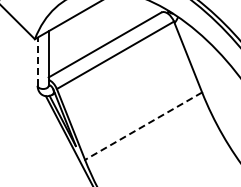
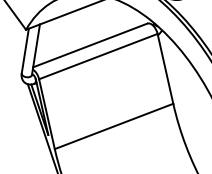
line: (37, 61) -> (25, 50), dashed -> solid
line: (143, 126) -> (113, 126), dashed -> solid

